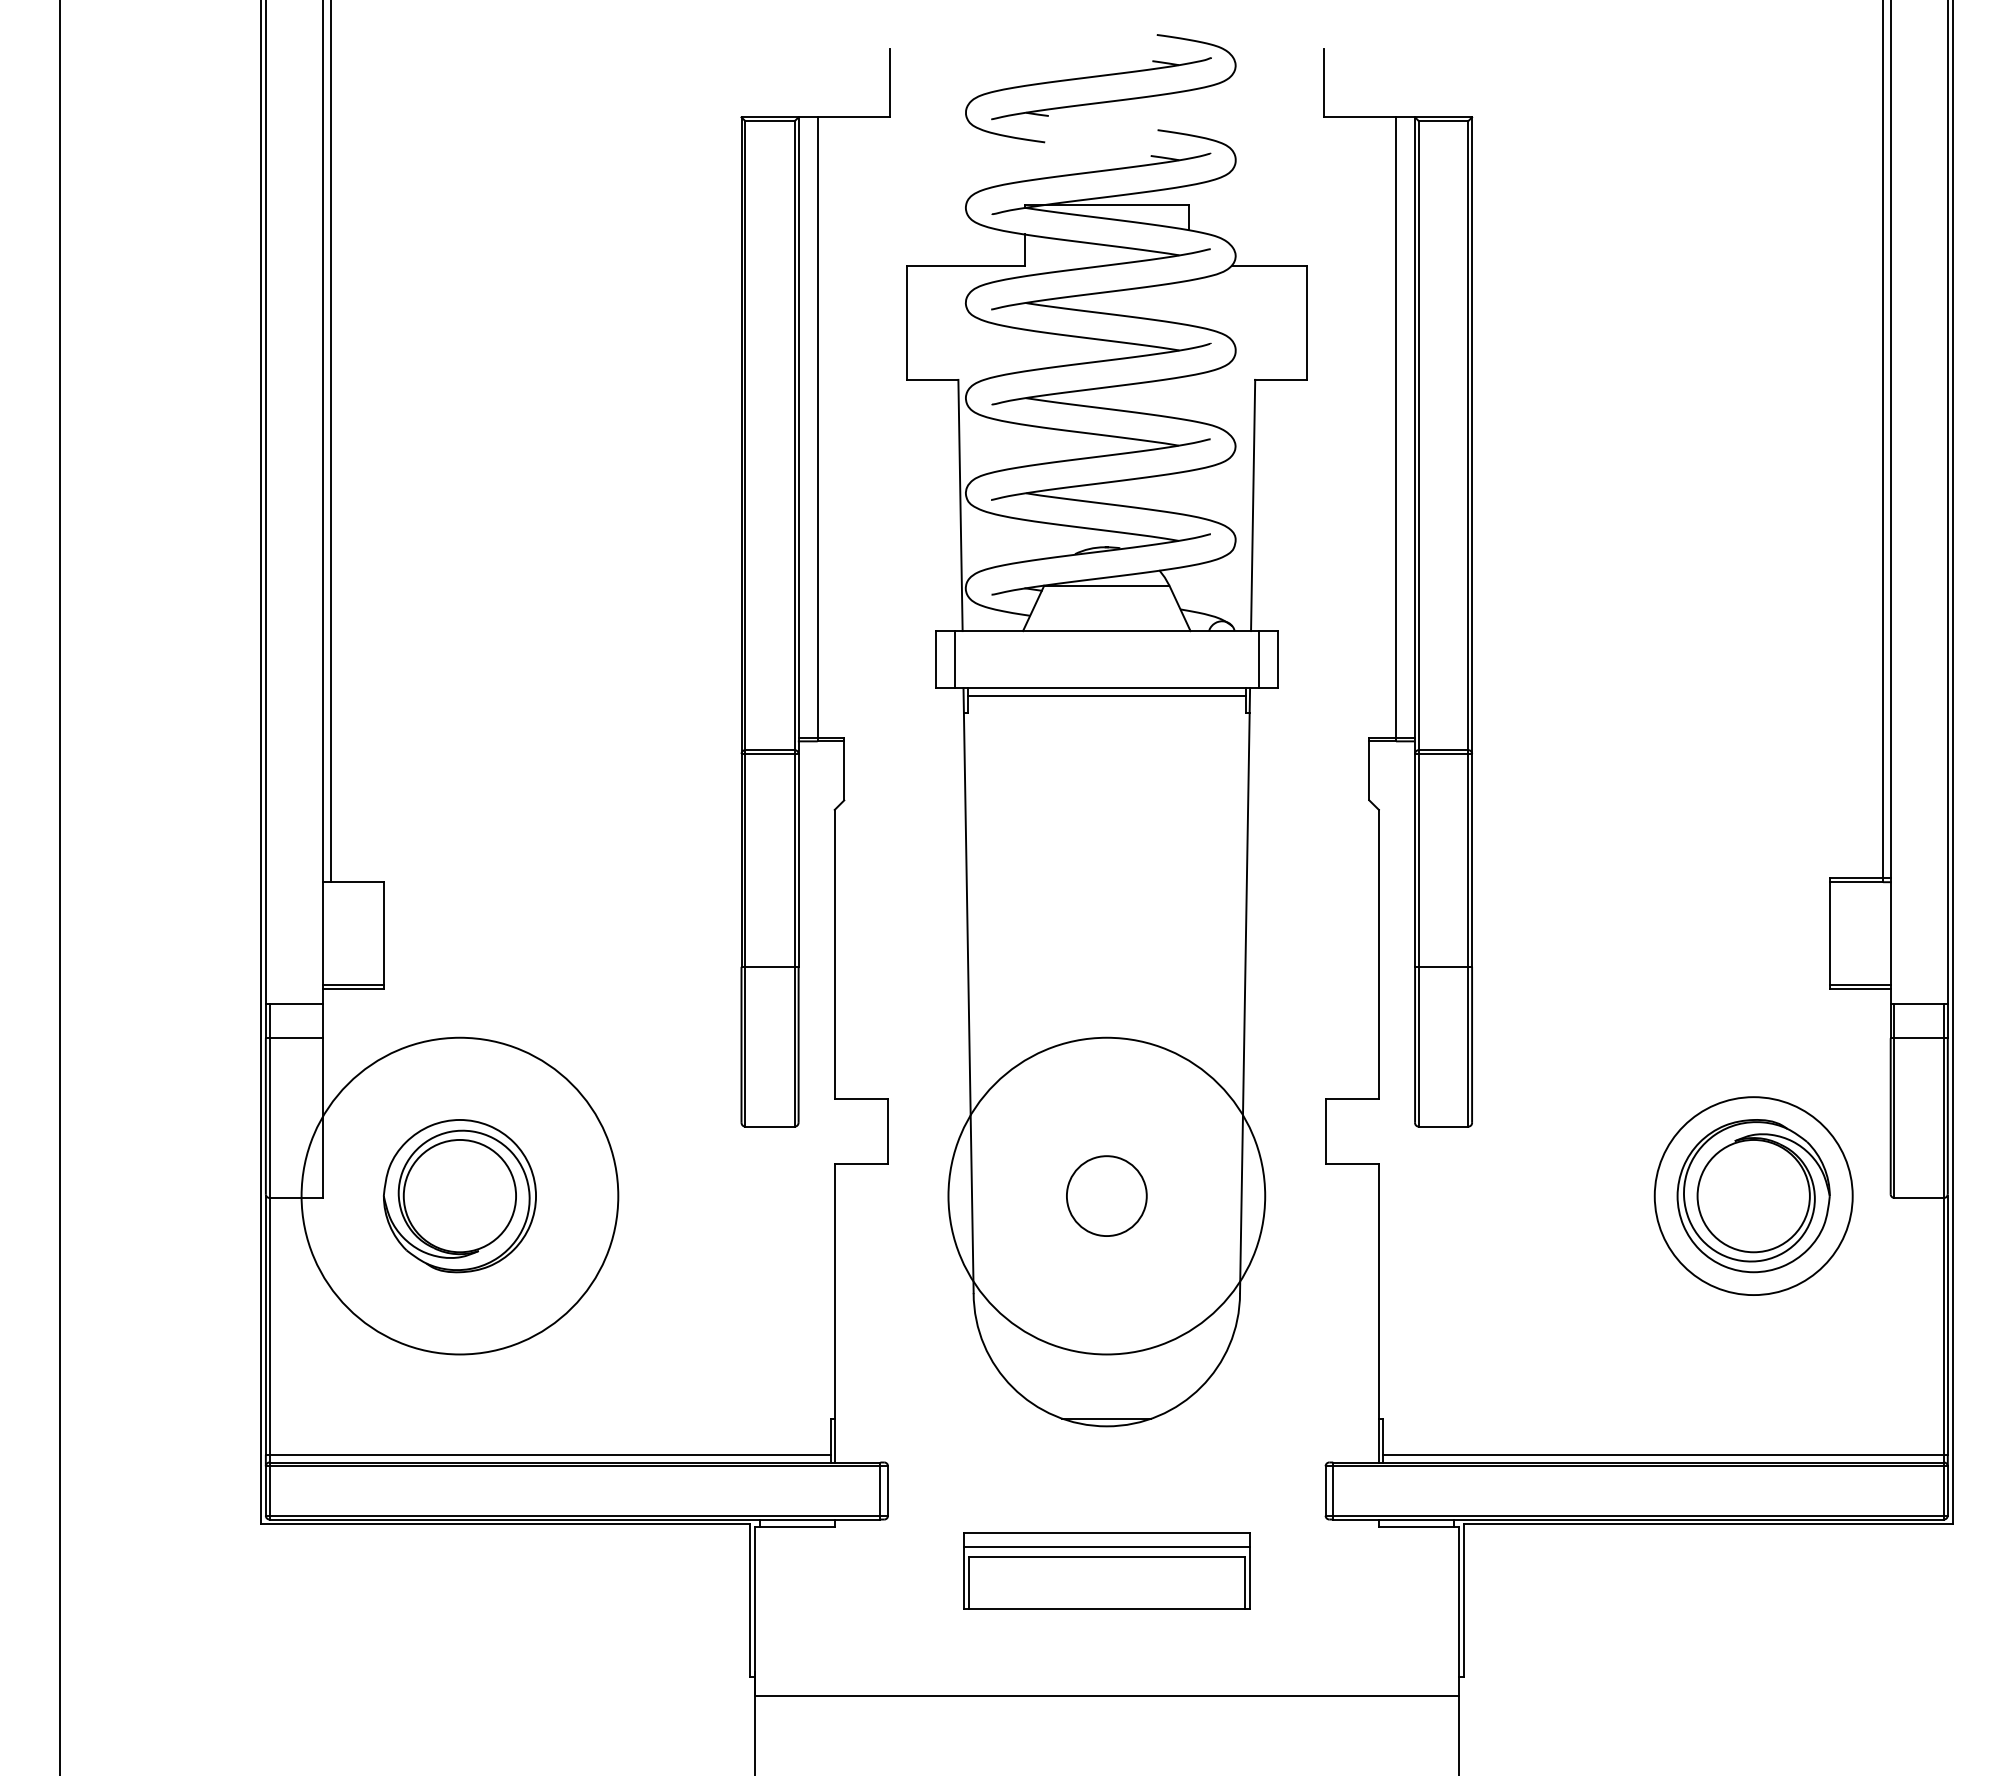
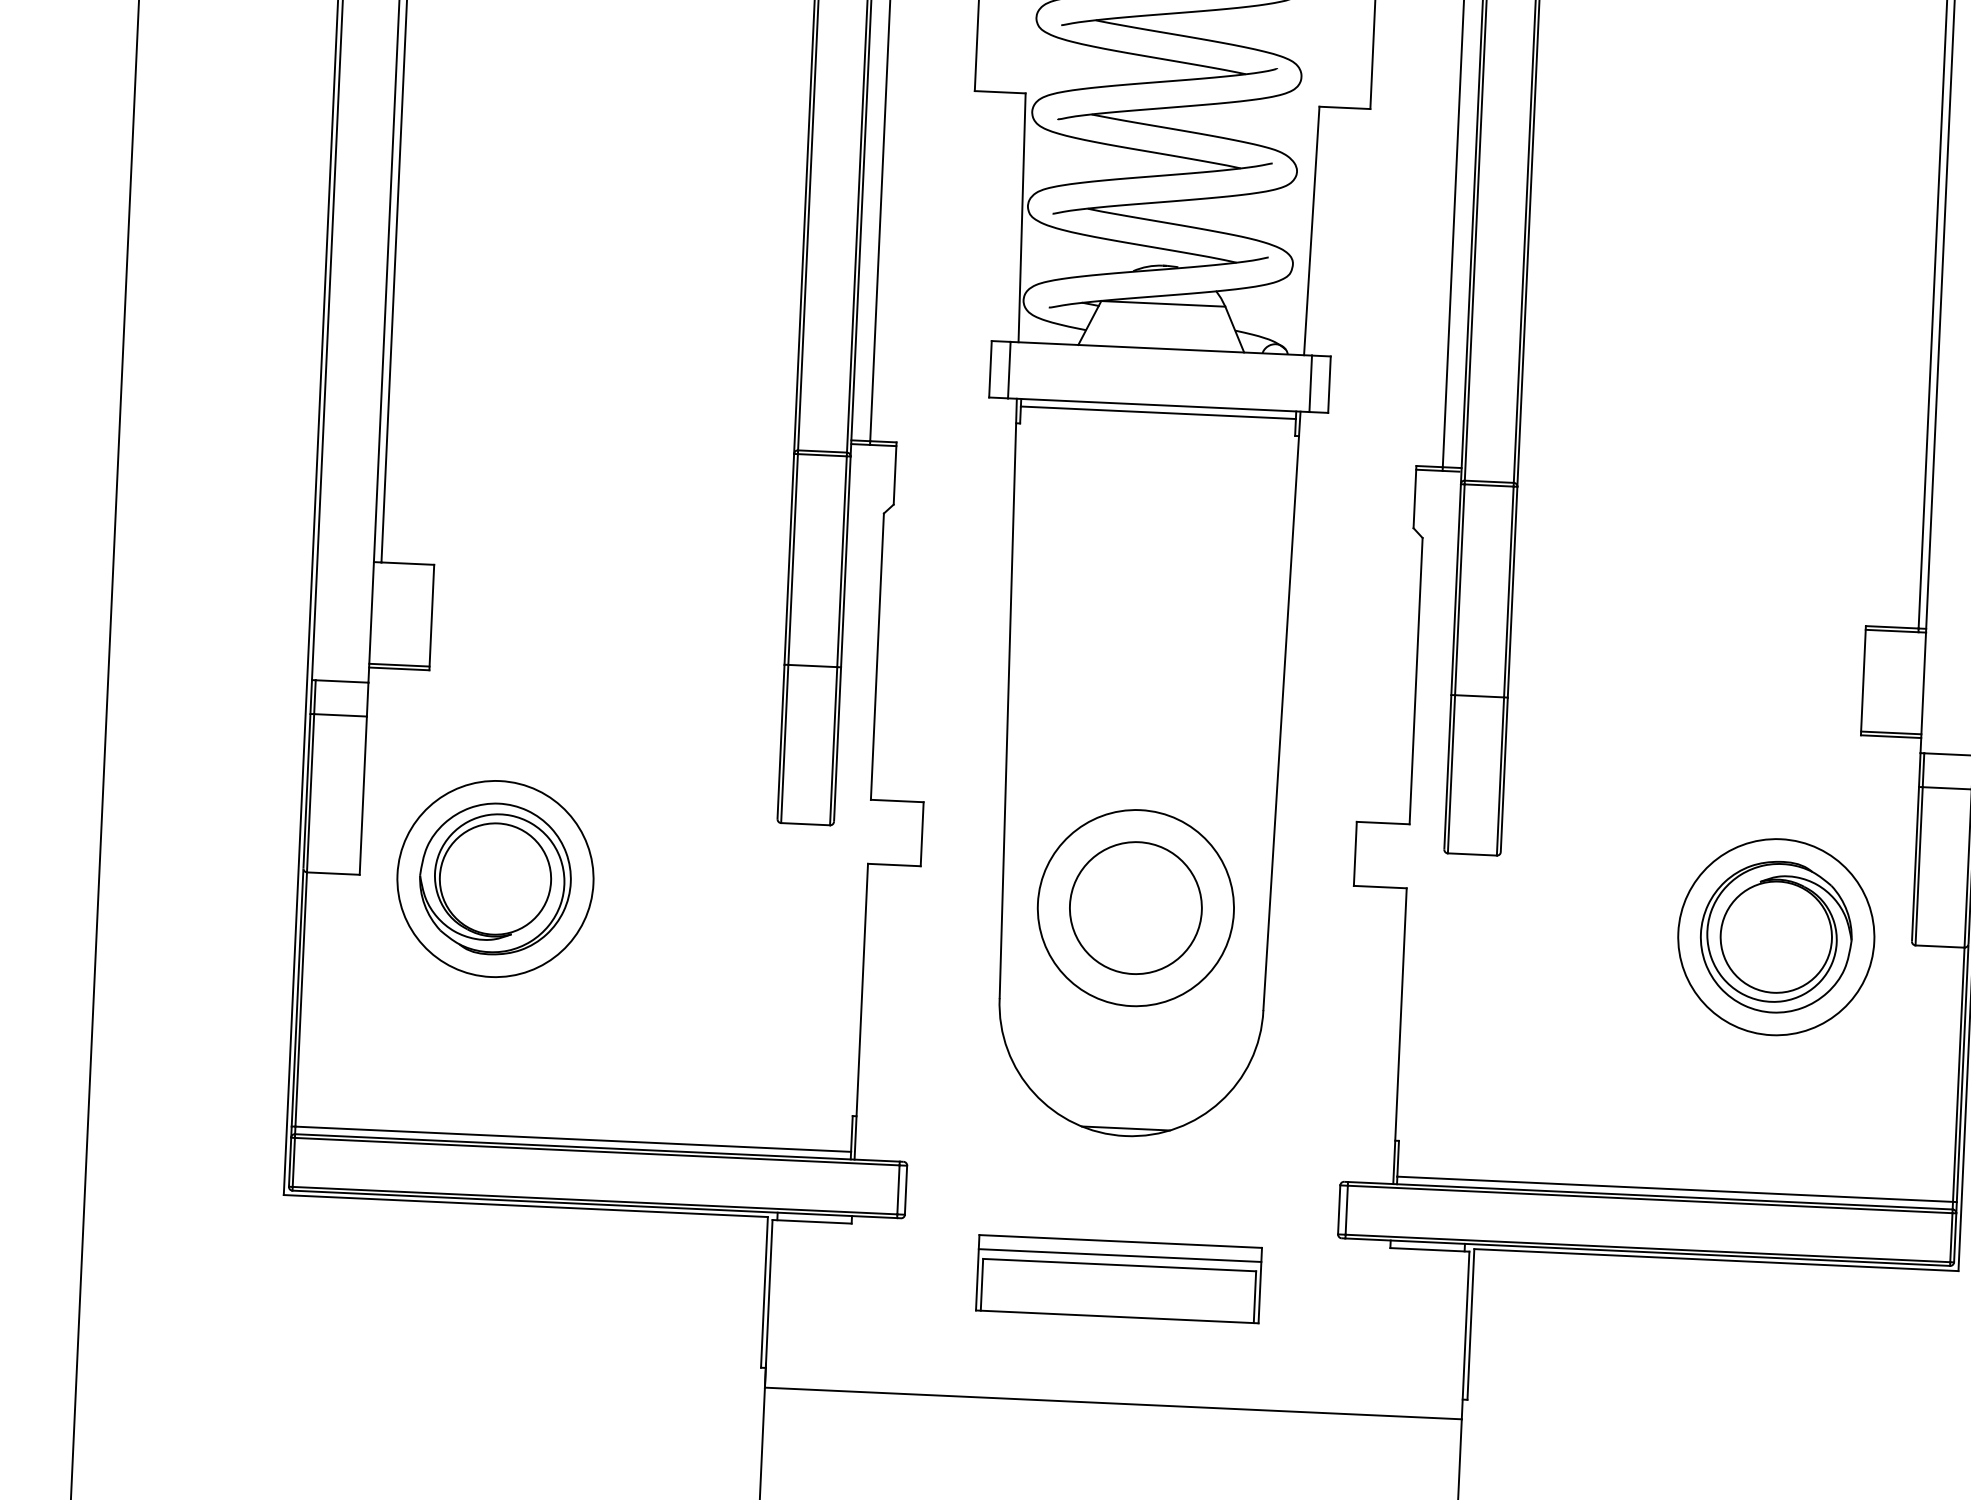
circle: (1106, 1195) -> (1135, 907), size x1.67
circle: (459, 1196) -> (495, 879), size x0.62
circle: (1106, 1196) -> (1135, 908), size x0.62

